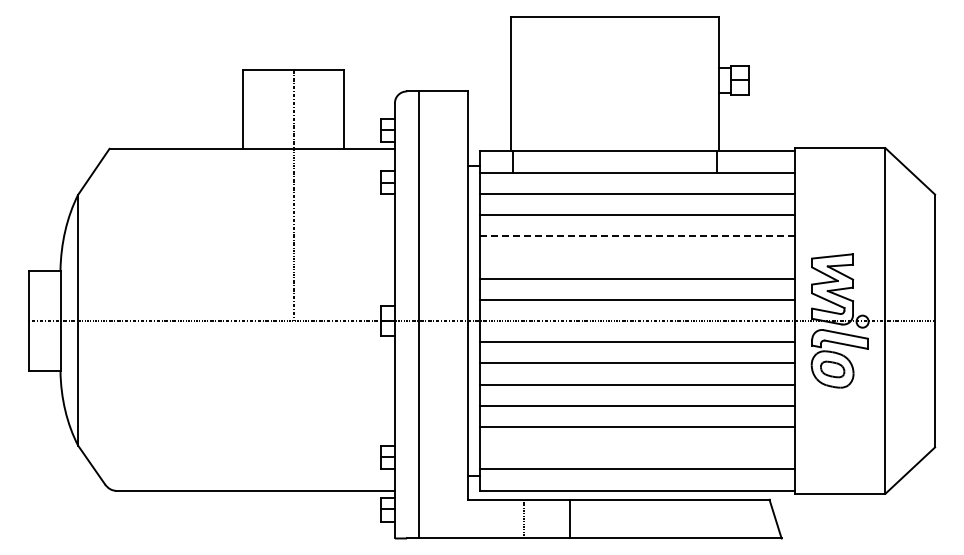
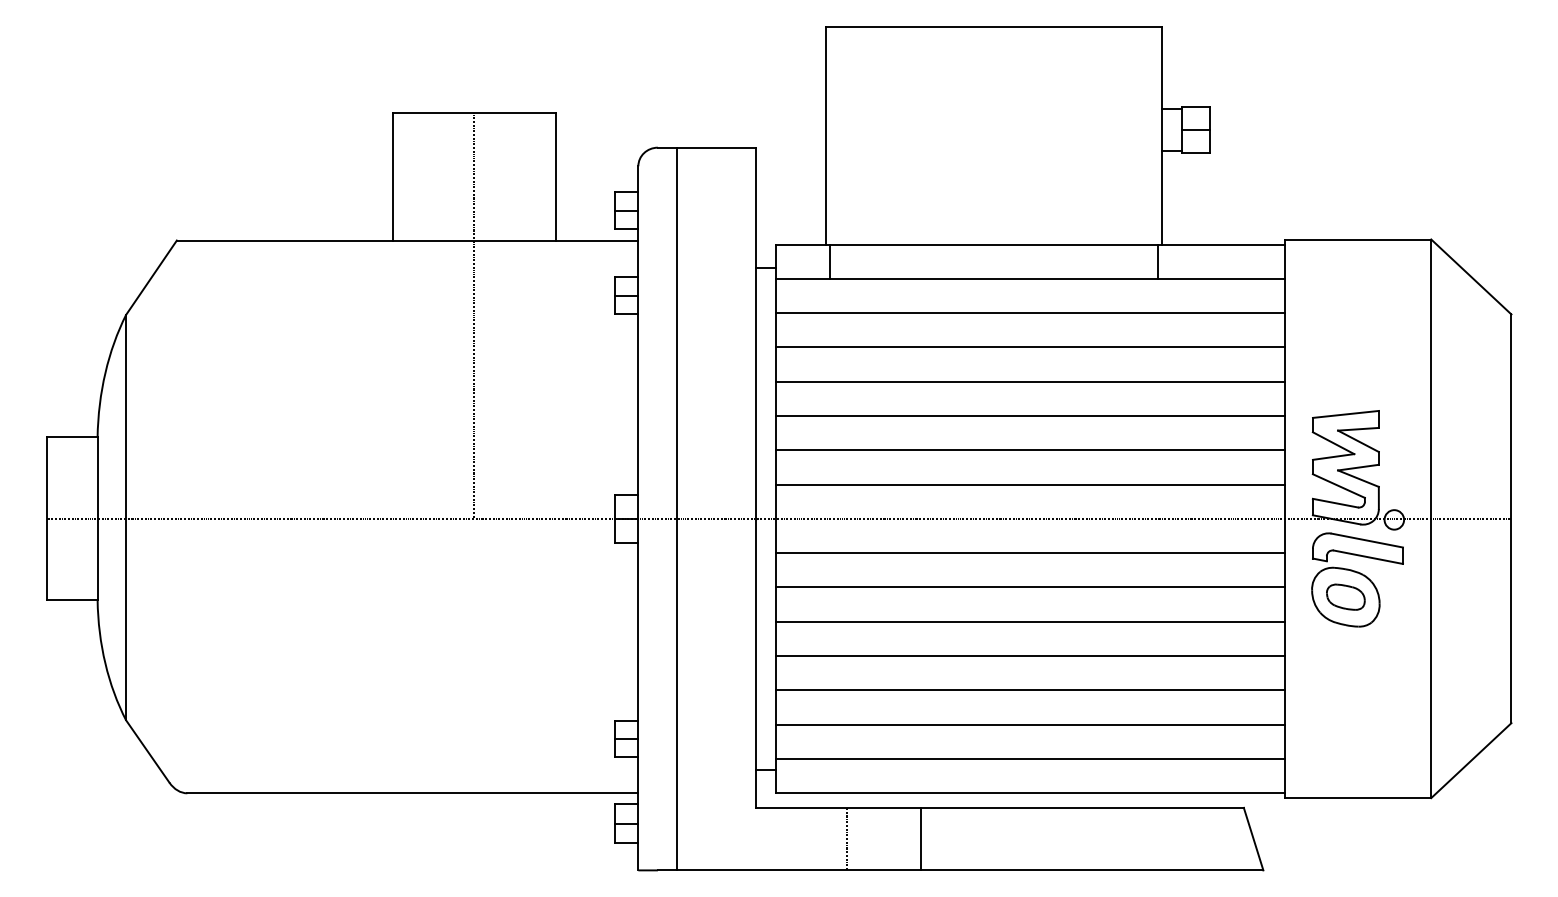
line: (637, 236) -> (1030, 382), dashed -> solid
line: (636, 257) -> (1028, 416), added
line: (636, 448) -> (1028, 724), added

